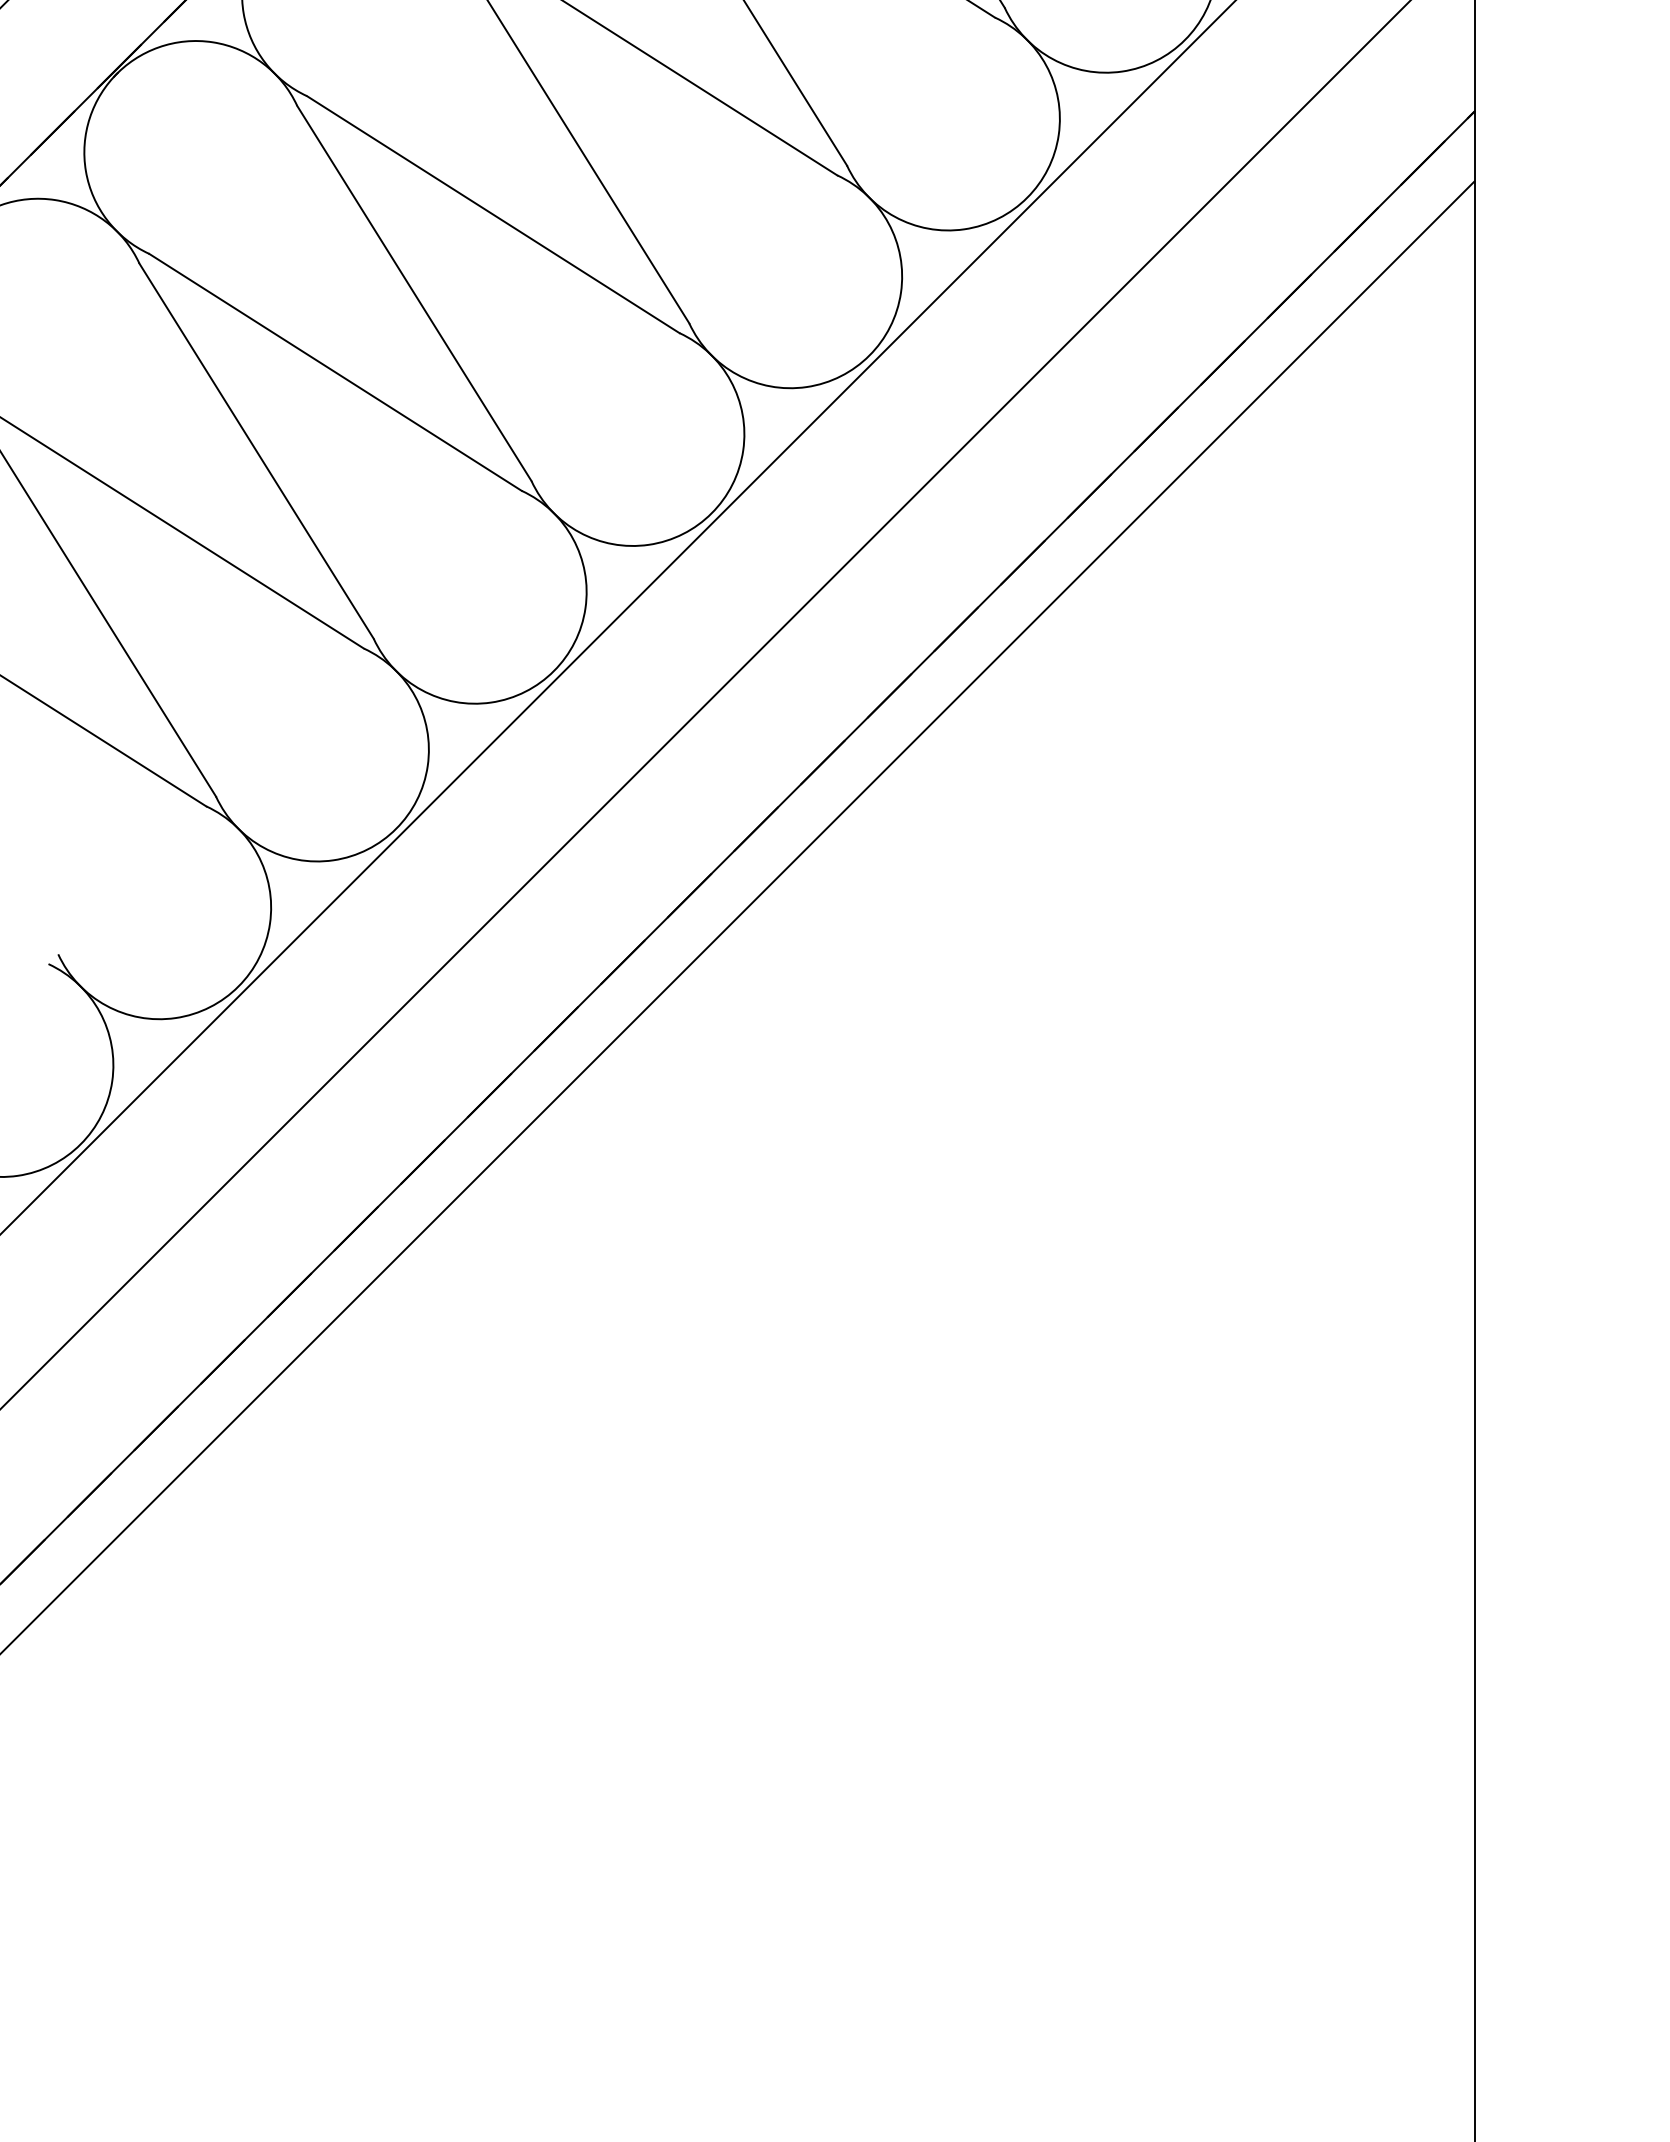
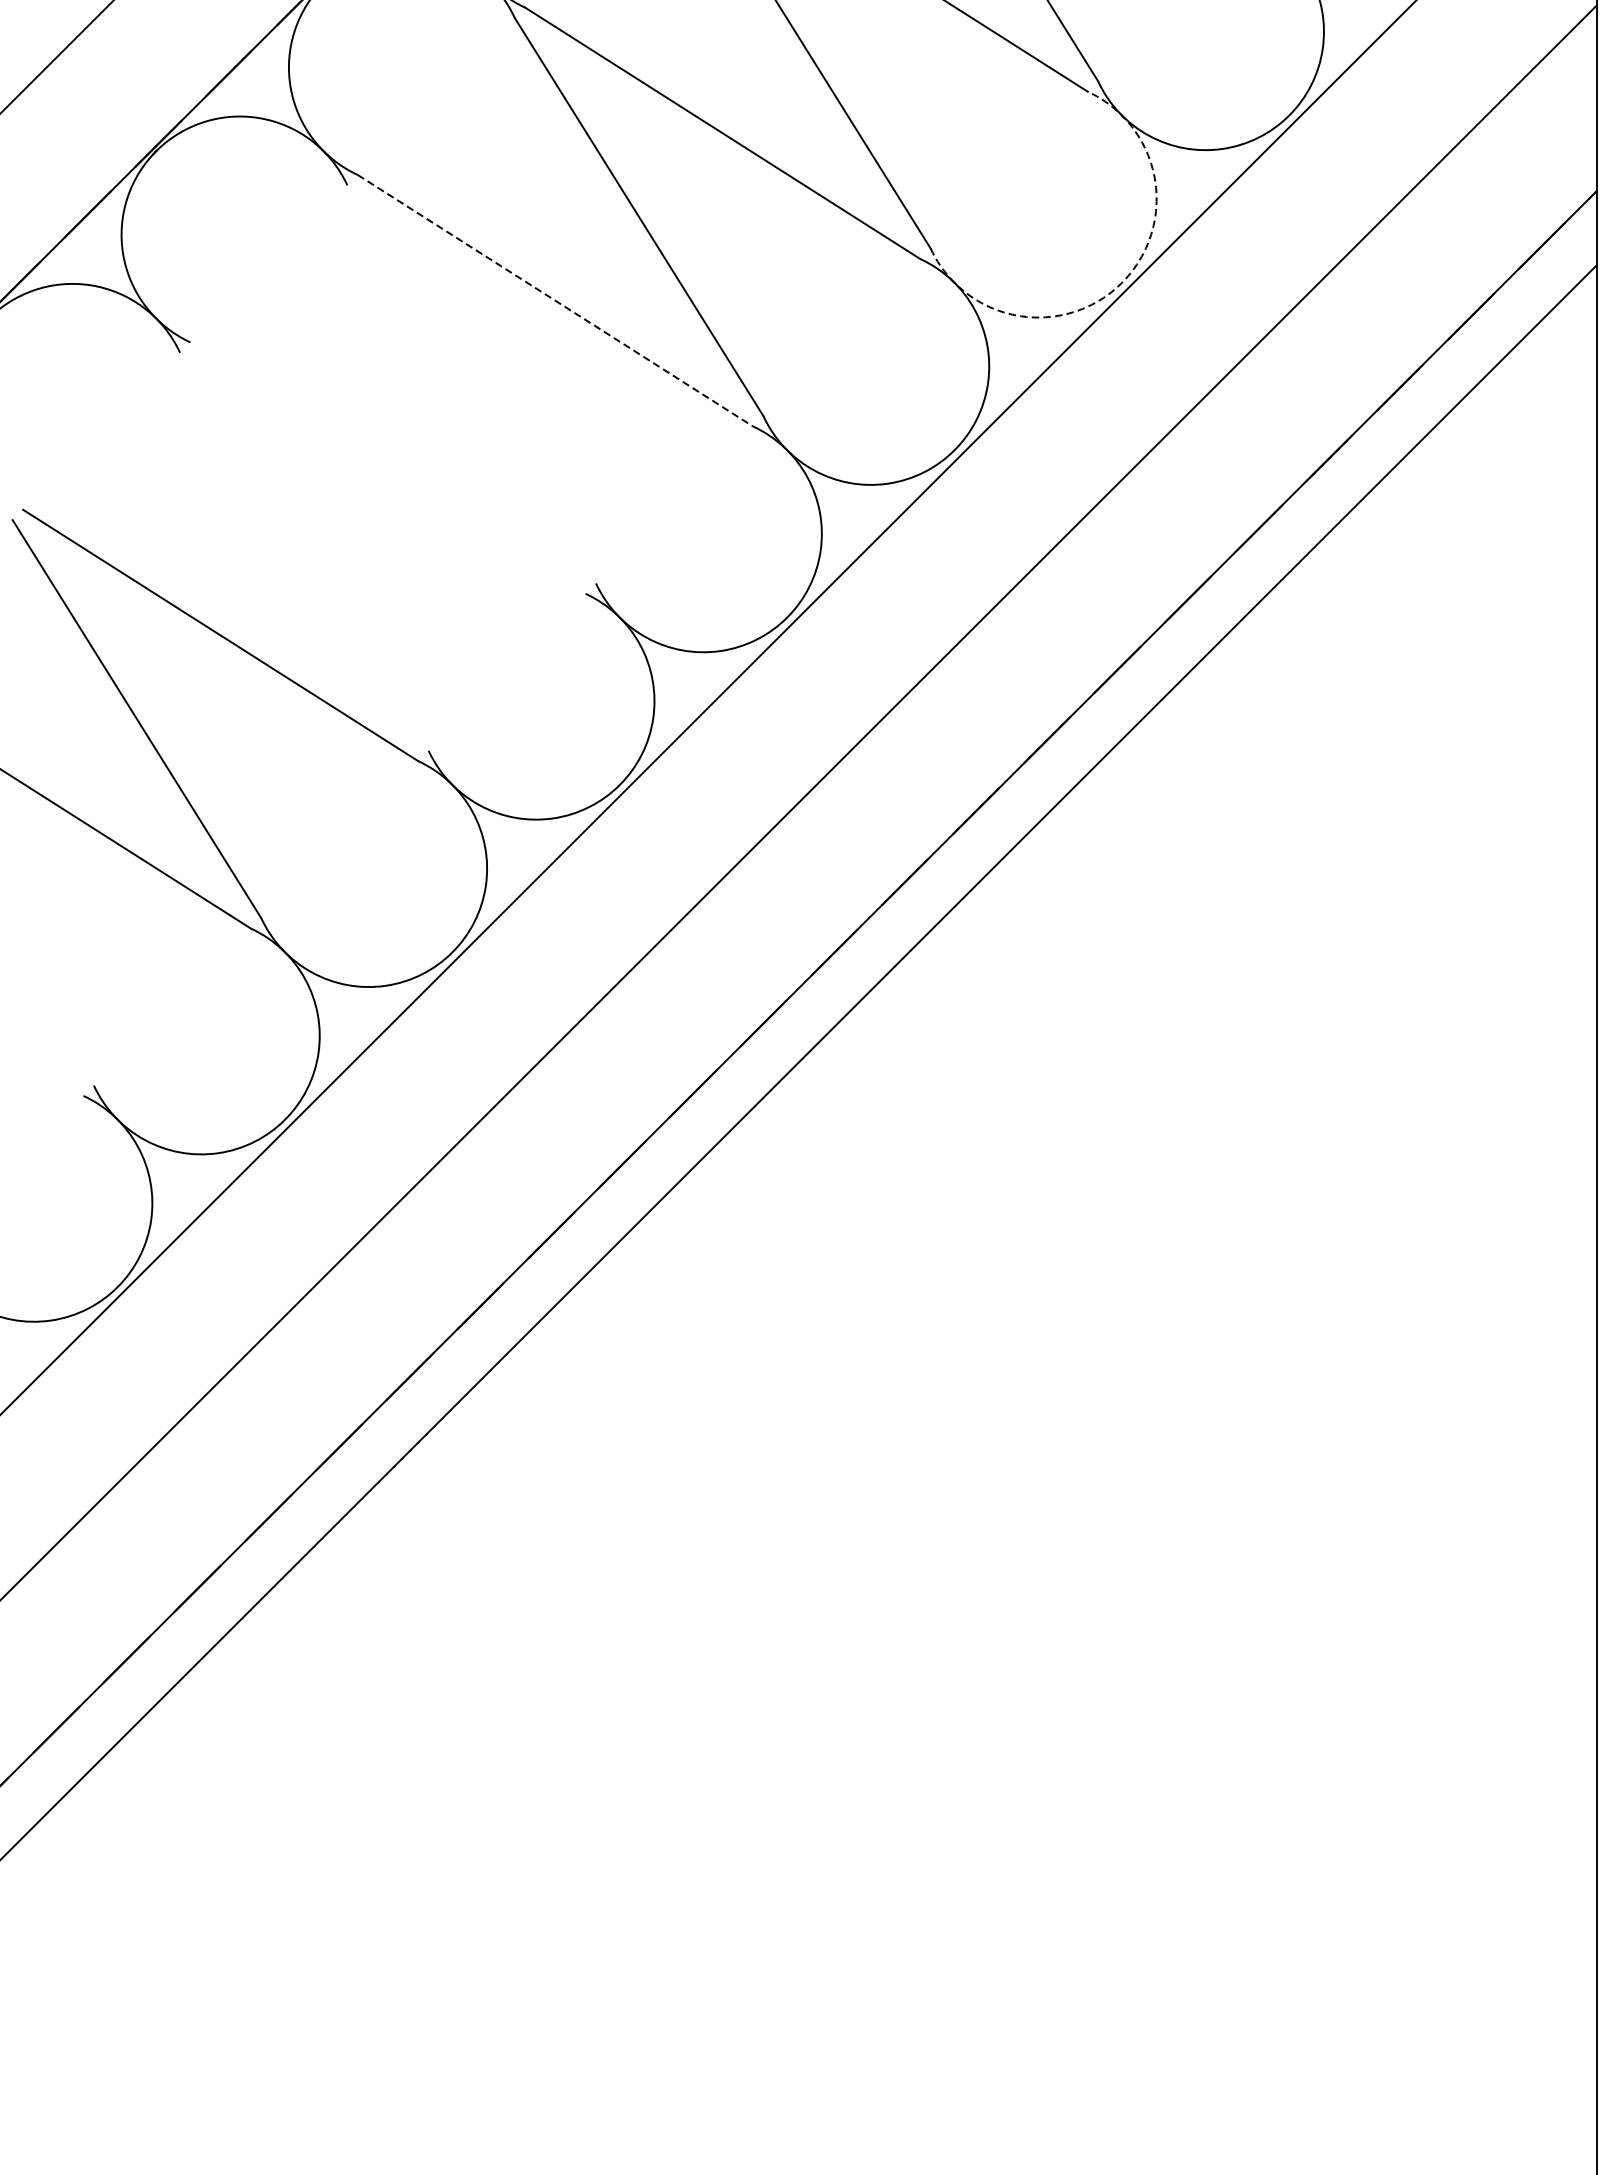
arc: (1027, 197) -> (1122, 282), solid -> dashed
line: (493, 214) -> (555, 300), solid -> dashed
line: (414, 293) -> (471, 384), removed
line: (335, 371) -> (388, 467), removed
line: (256, 450) -> (304, 550), removed

